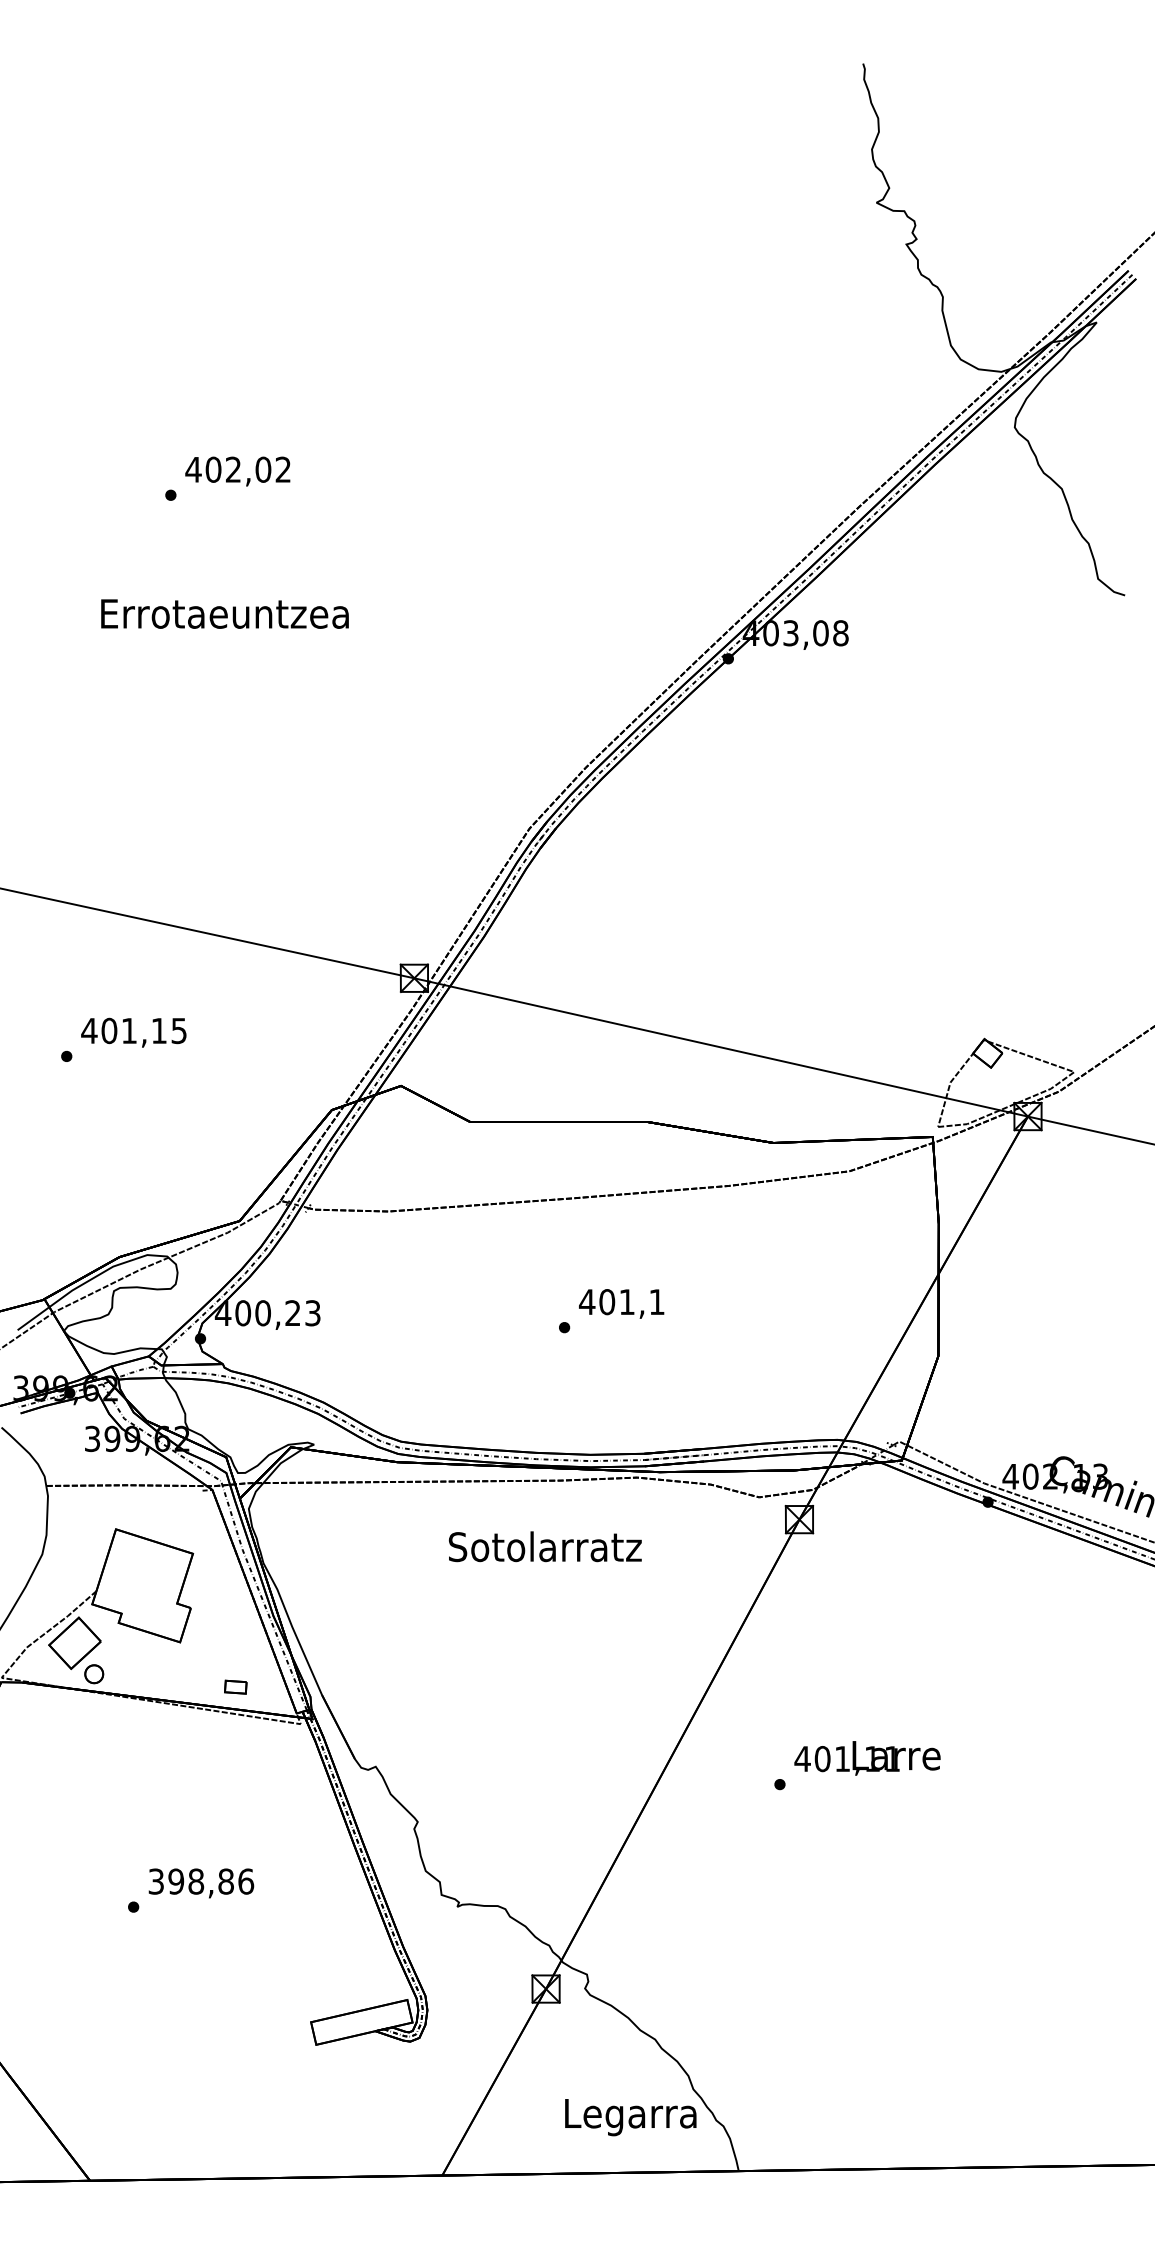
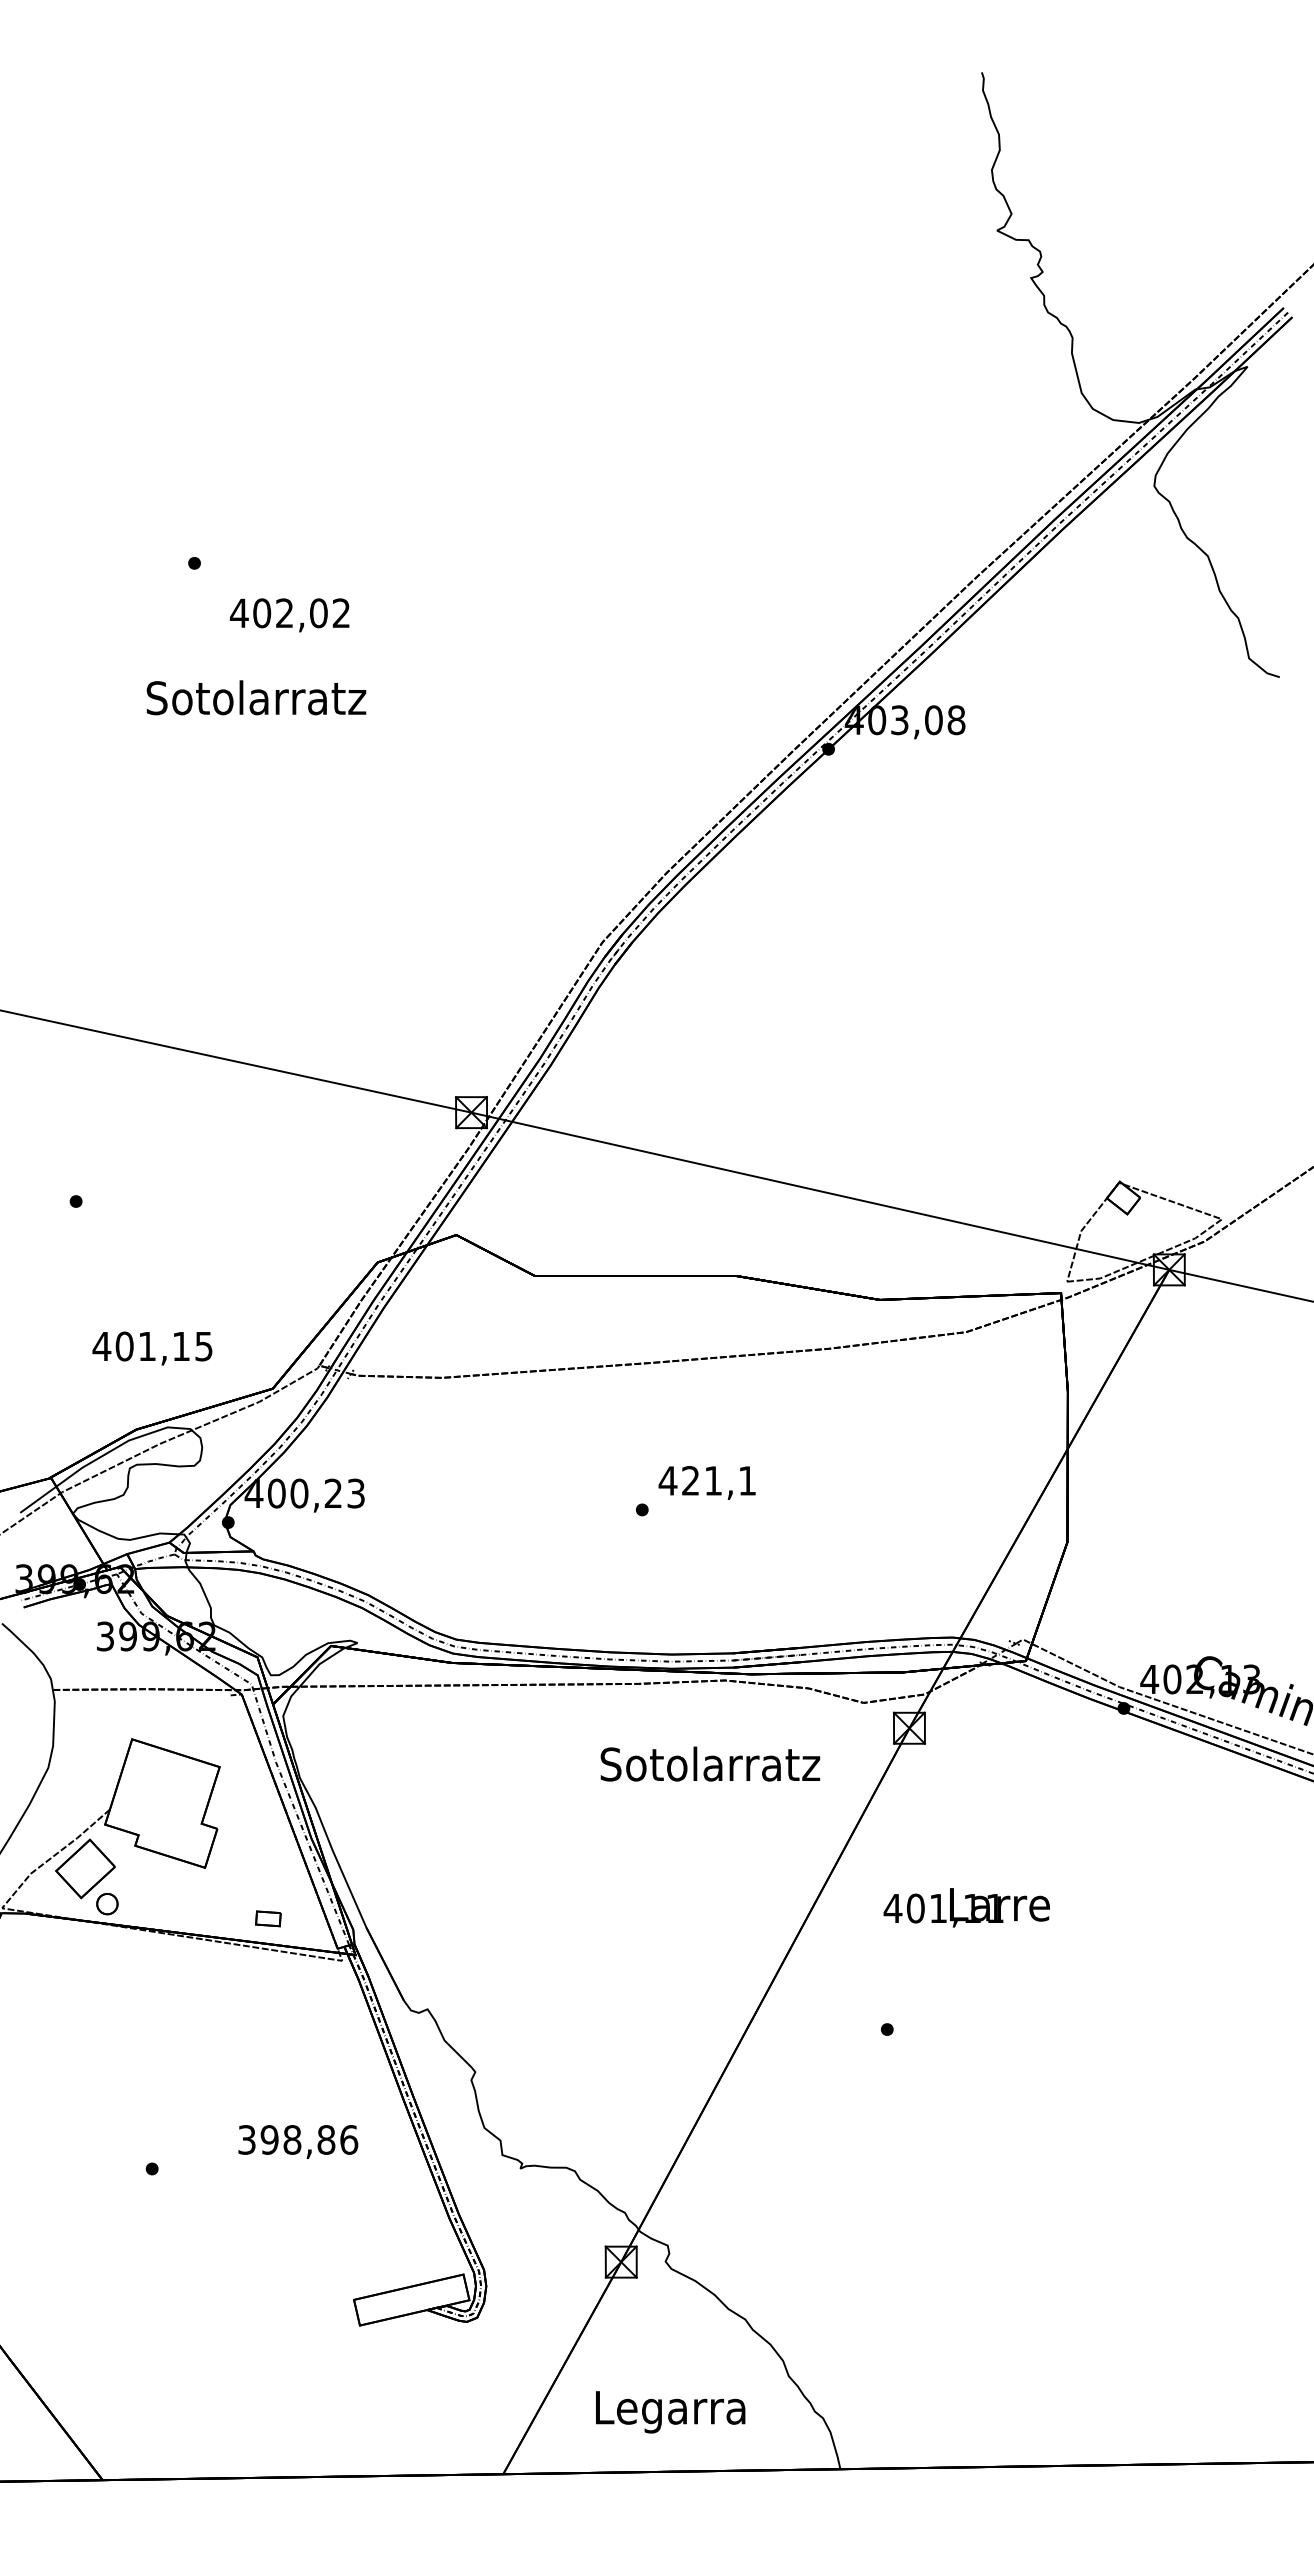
text: (237, 471) -> (289, 615), moved
text: (224, 613) -> (255, 697), Errotaeuntzea -> Sotolarratz
text: (133, 1032) -> (152, 1348), moved
text: (606, 1301) -> (690, 1480), 401,1 -> 421,1
text: (545, 1546) -> (710, 1763), moved
text: (867, 1758) -> (966, 1907), moved
text: (201, 1882) -> (298, 2141), moved
text: (630, 2117) -> (670, 2412), moved

